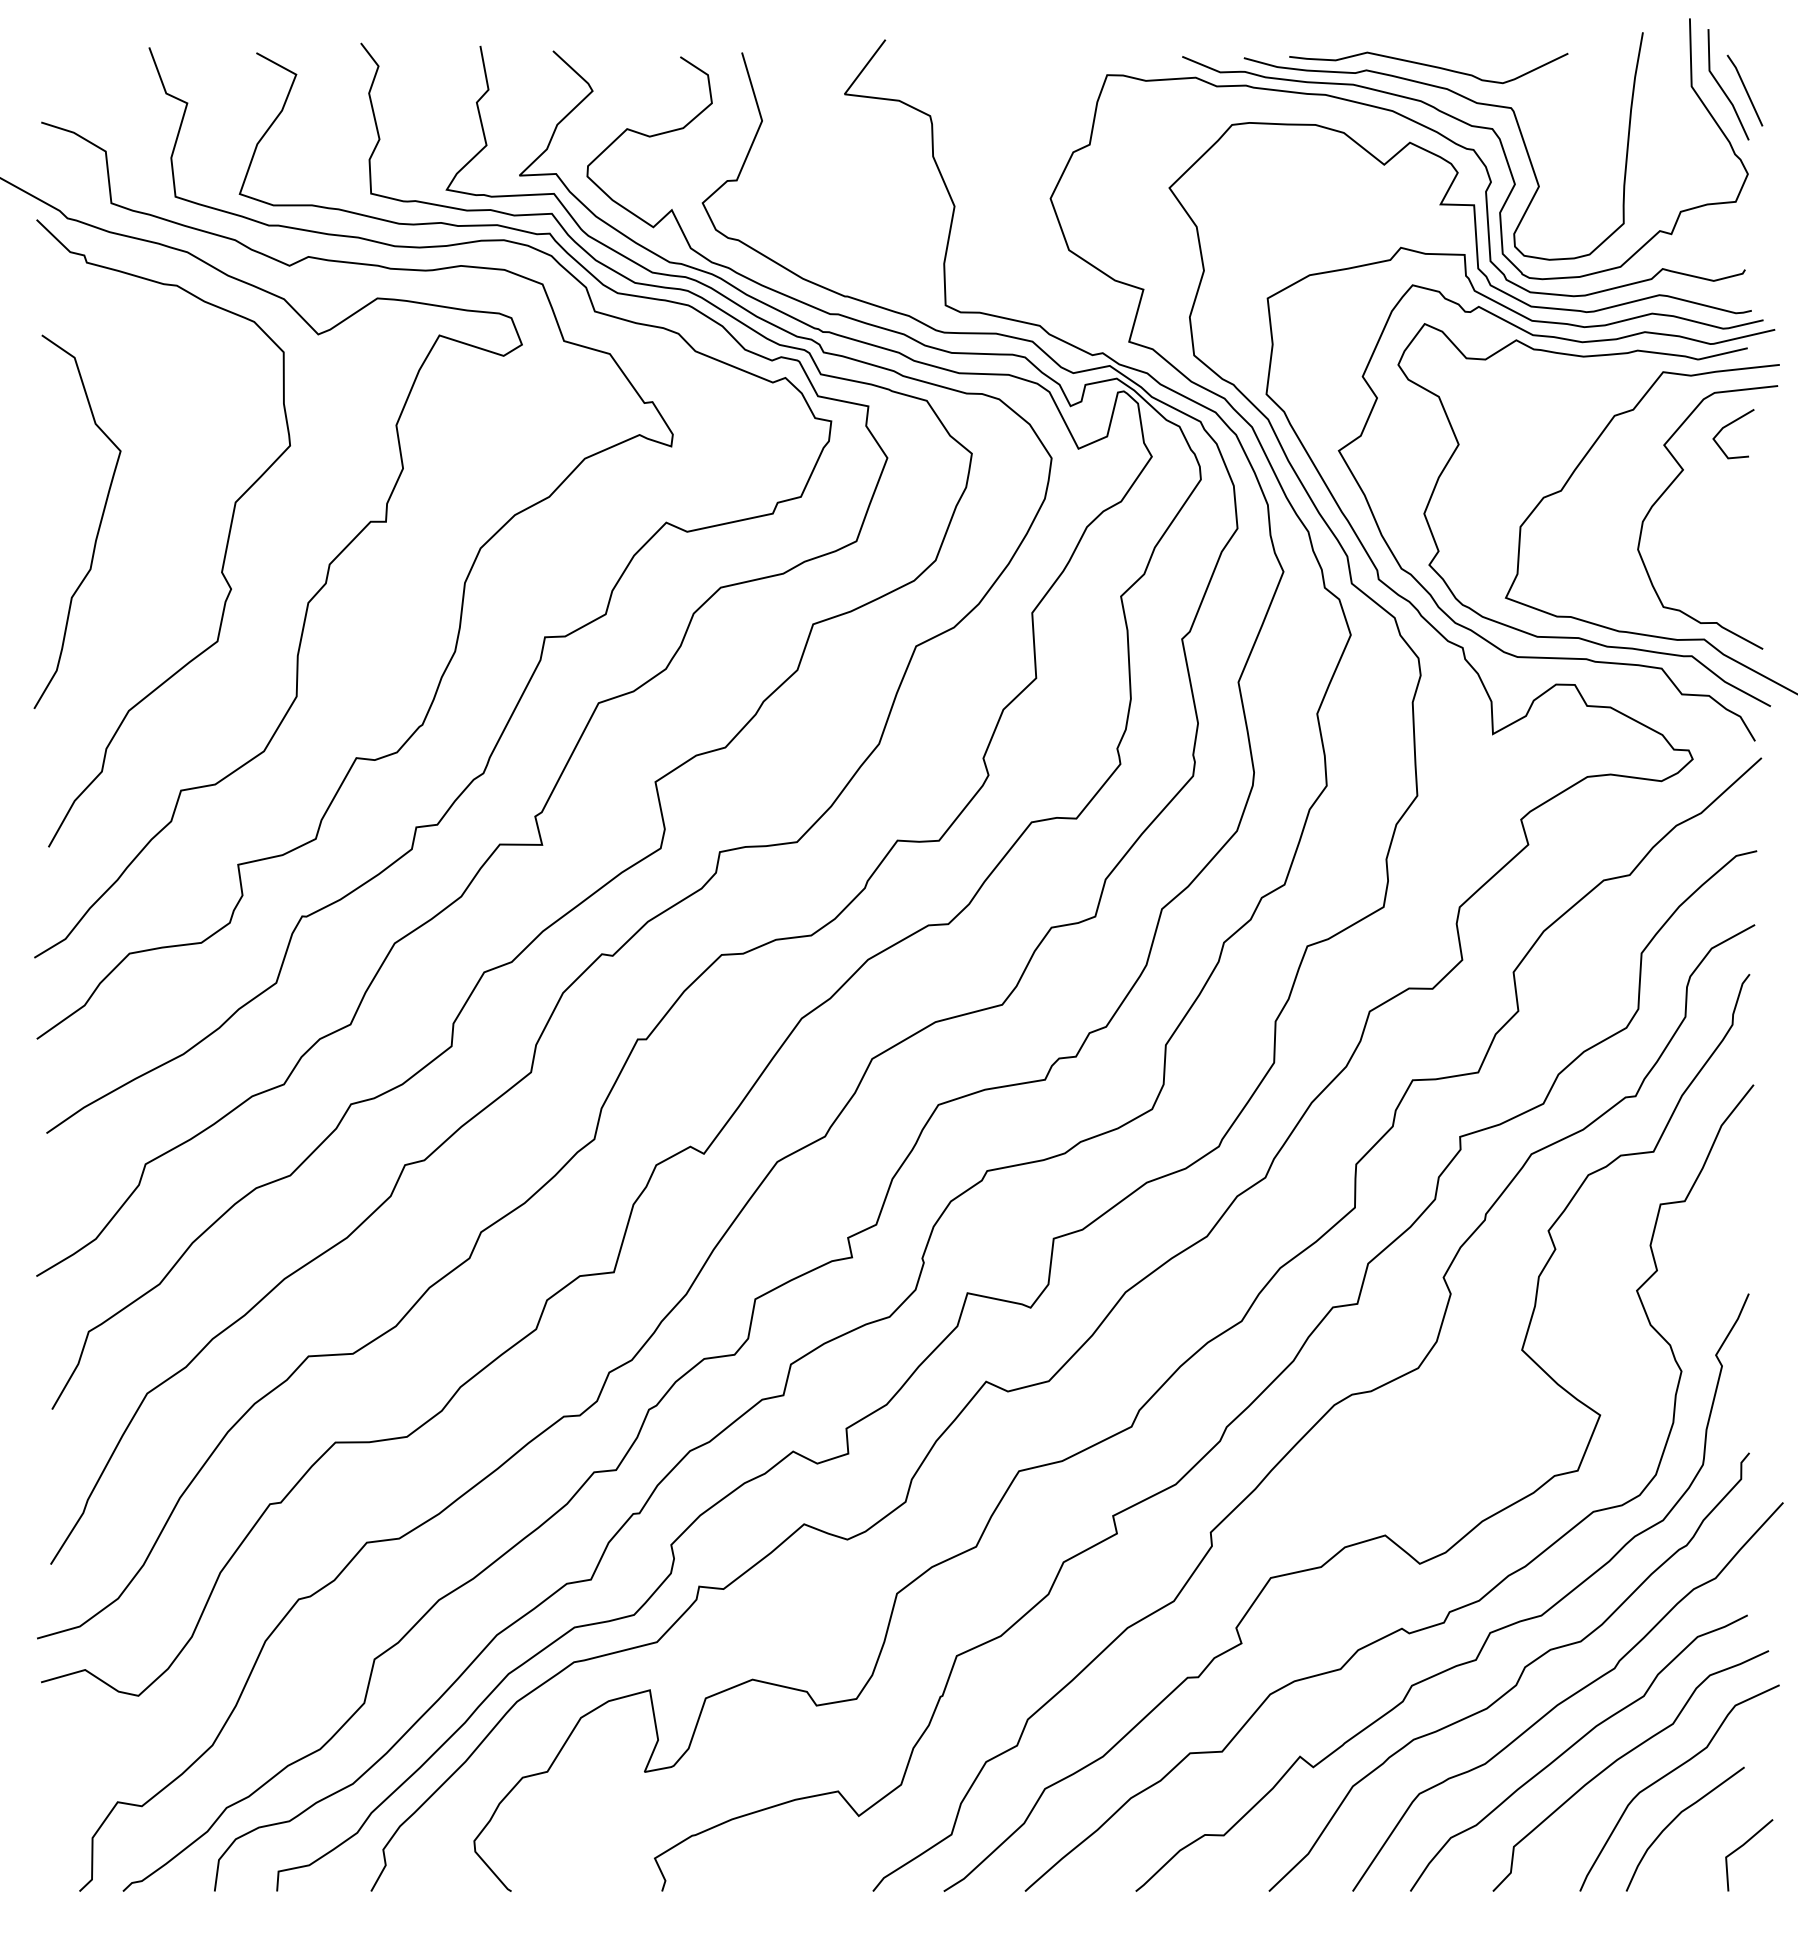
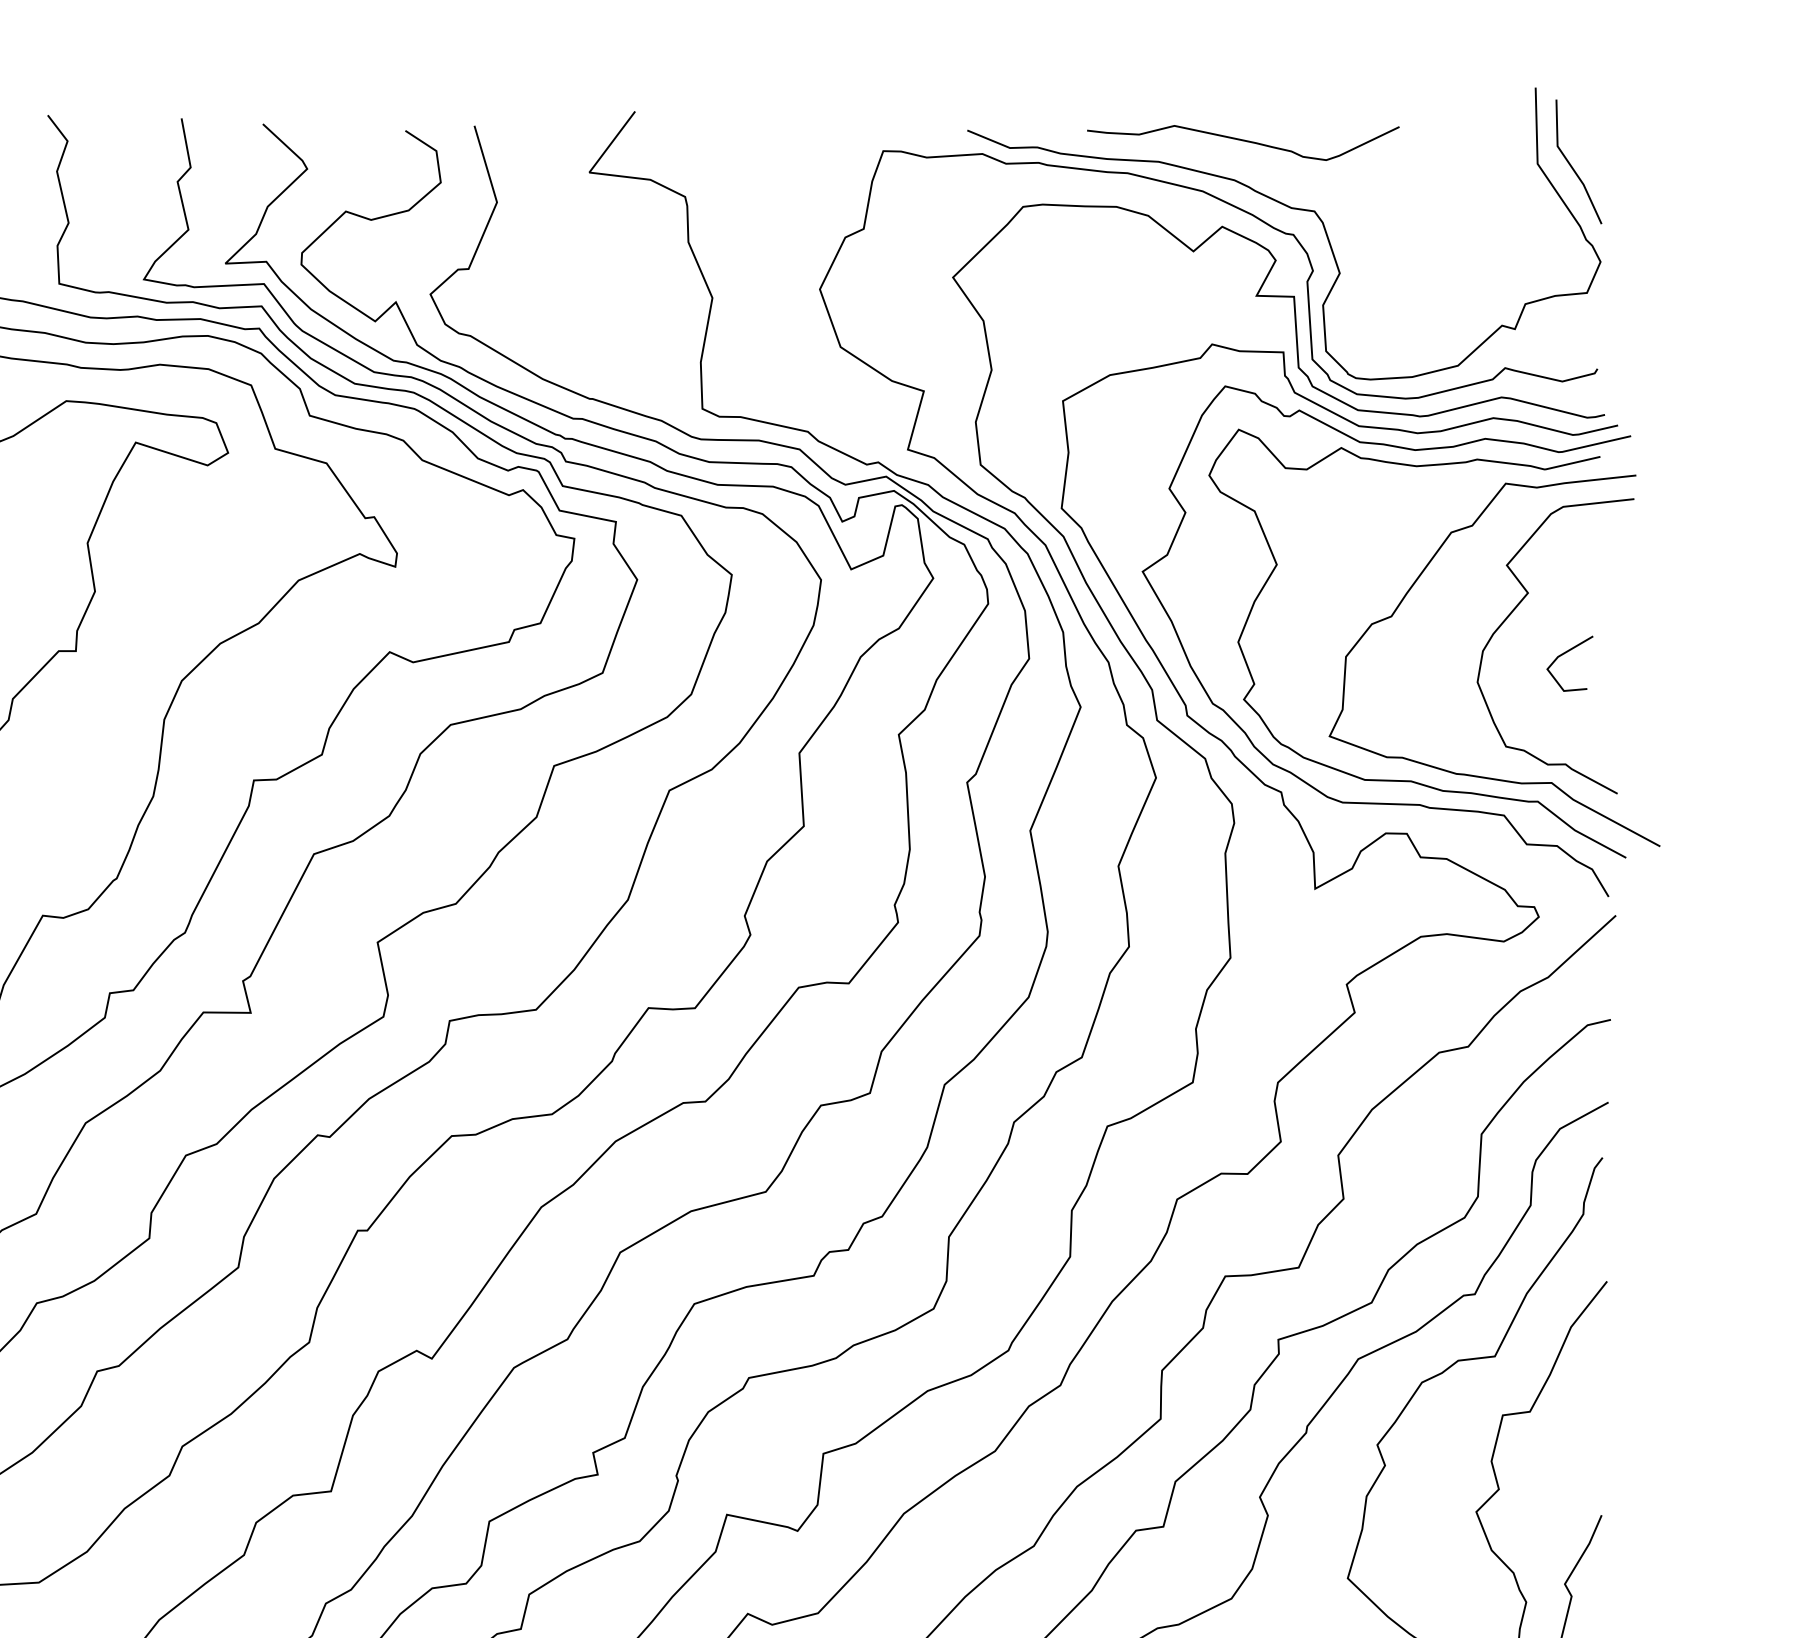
line: (1744, 89) -> (1596, 167), removed
curve: (1466, 99) -> (1285, 178), removed
line: (1729, 425) -> (1565, 654), moved

